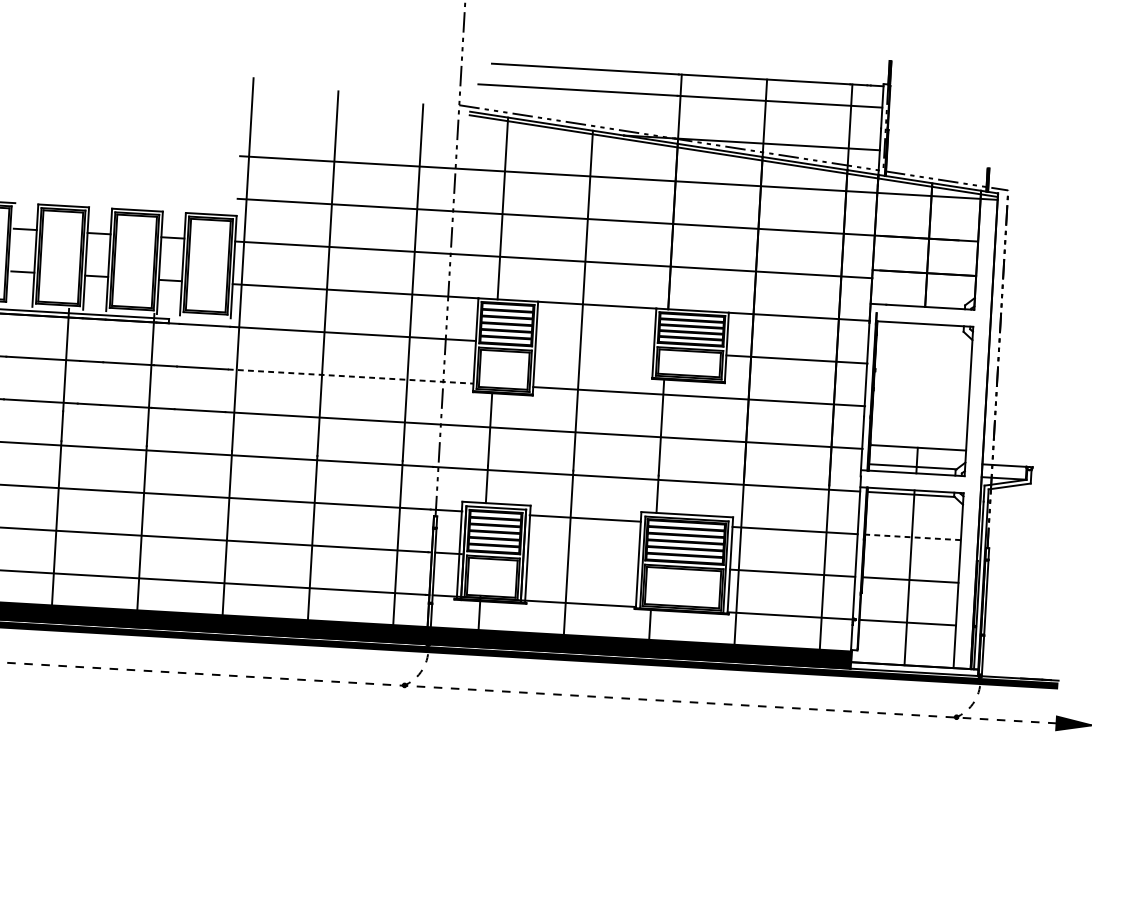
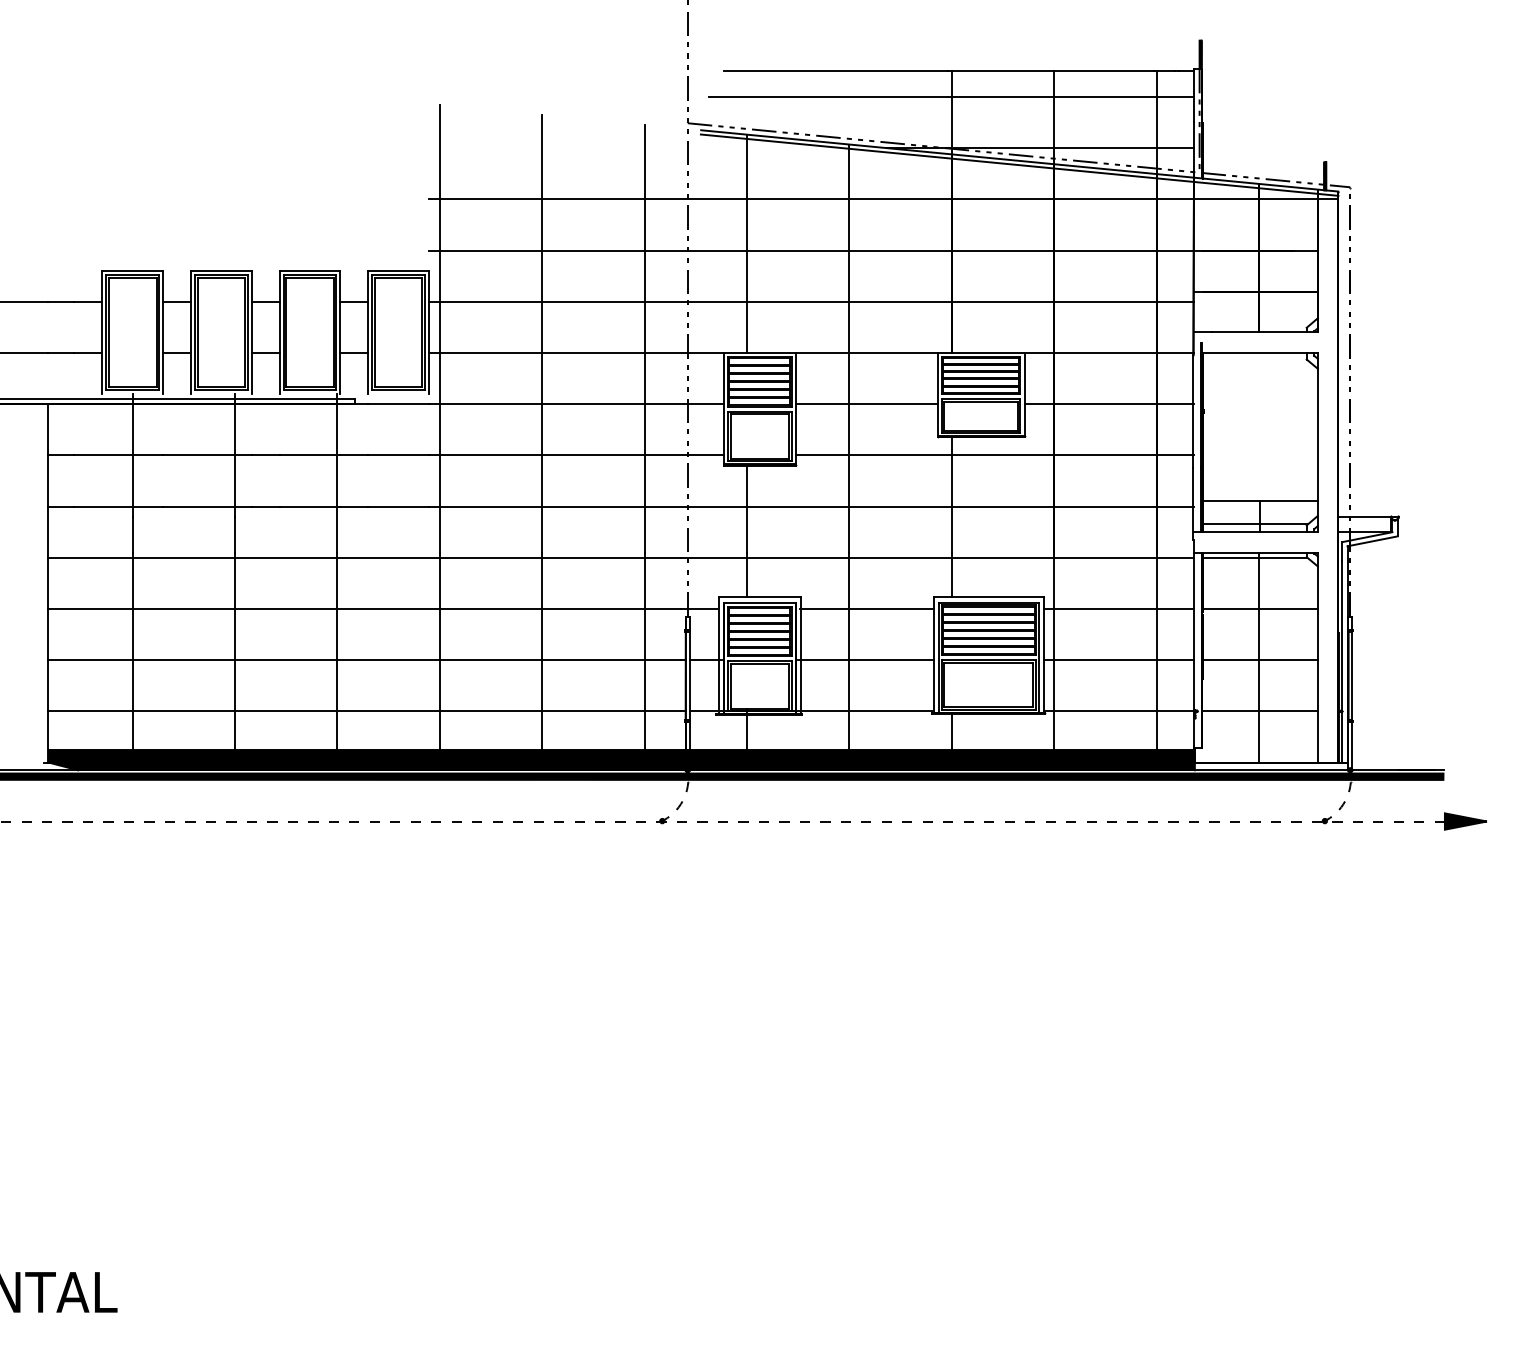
line: (12, 254) -> (163, 332), added
line: (594, 348) -> (866, 404), added
line: (351, 376) -> (577, 455), dashed -> solid
line: (912, 536) -> (1259, 608), dashed -> solid
line: (581, 561) -> (865, 660), added

